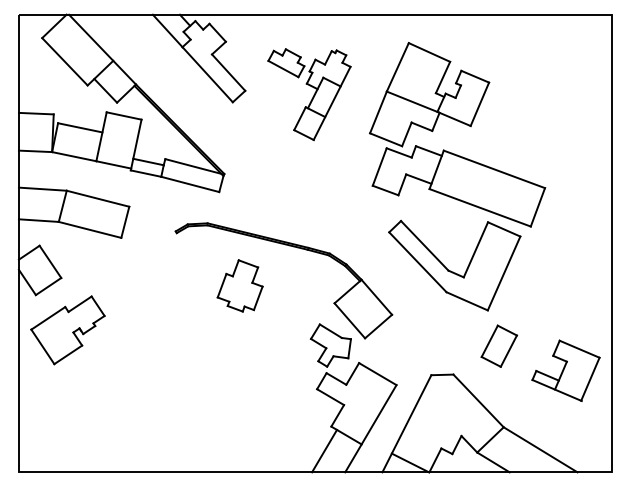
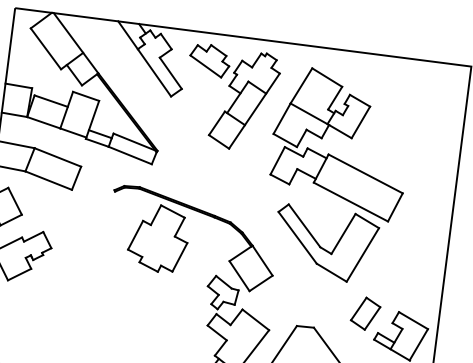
part: (309, 94) -> (230, 98), size x1.43
part: (239, 285) -> (158, 238), size x1.67
part: (499, 345) -> (365, 313), moved

